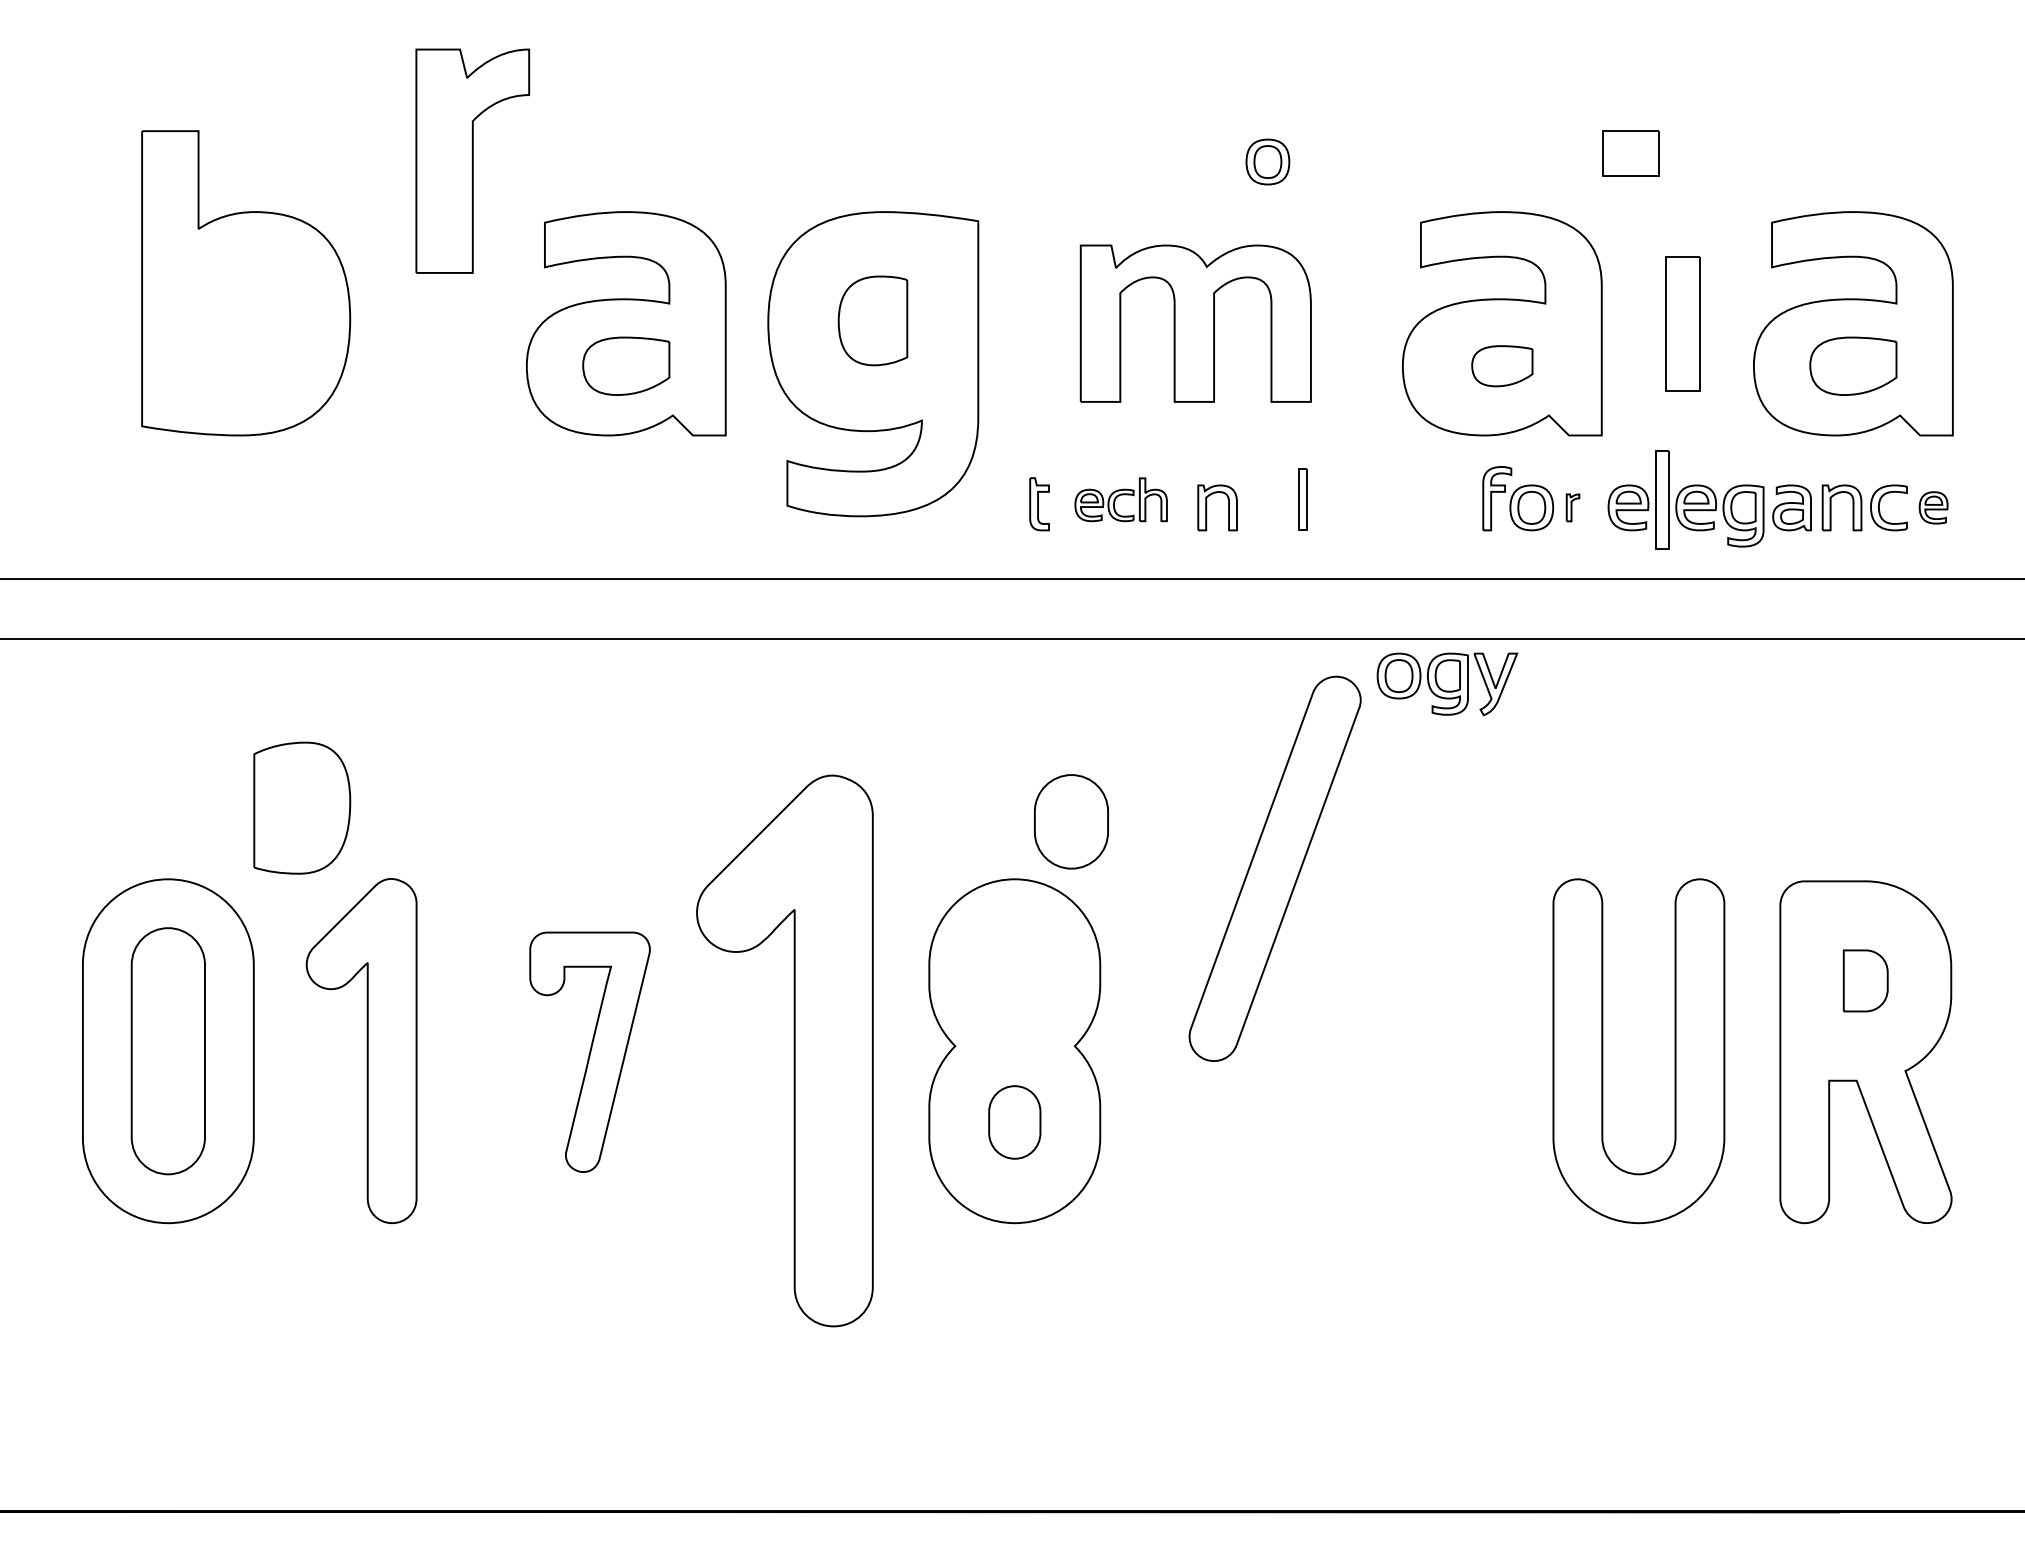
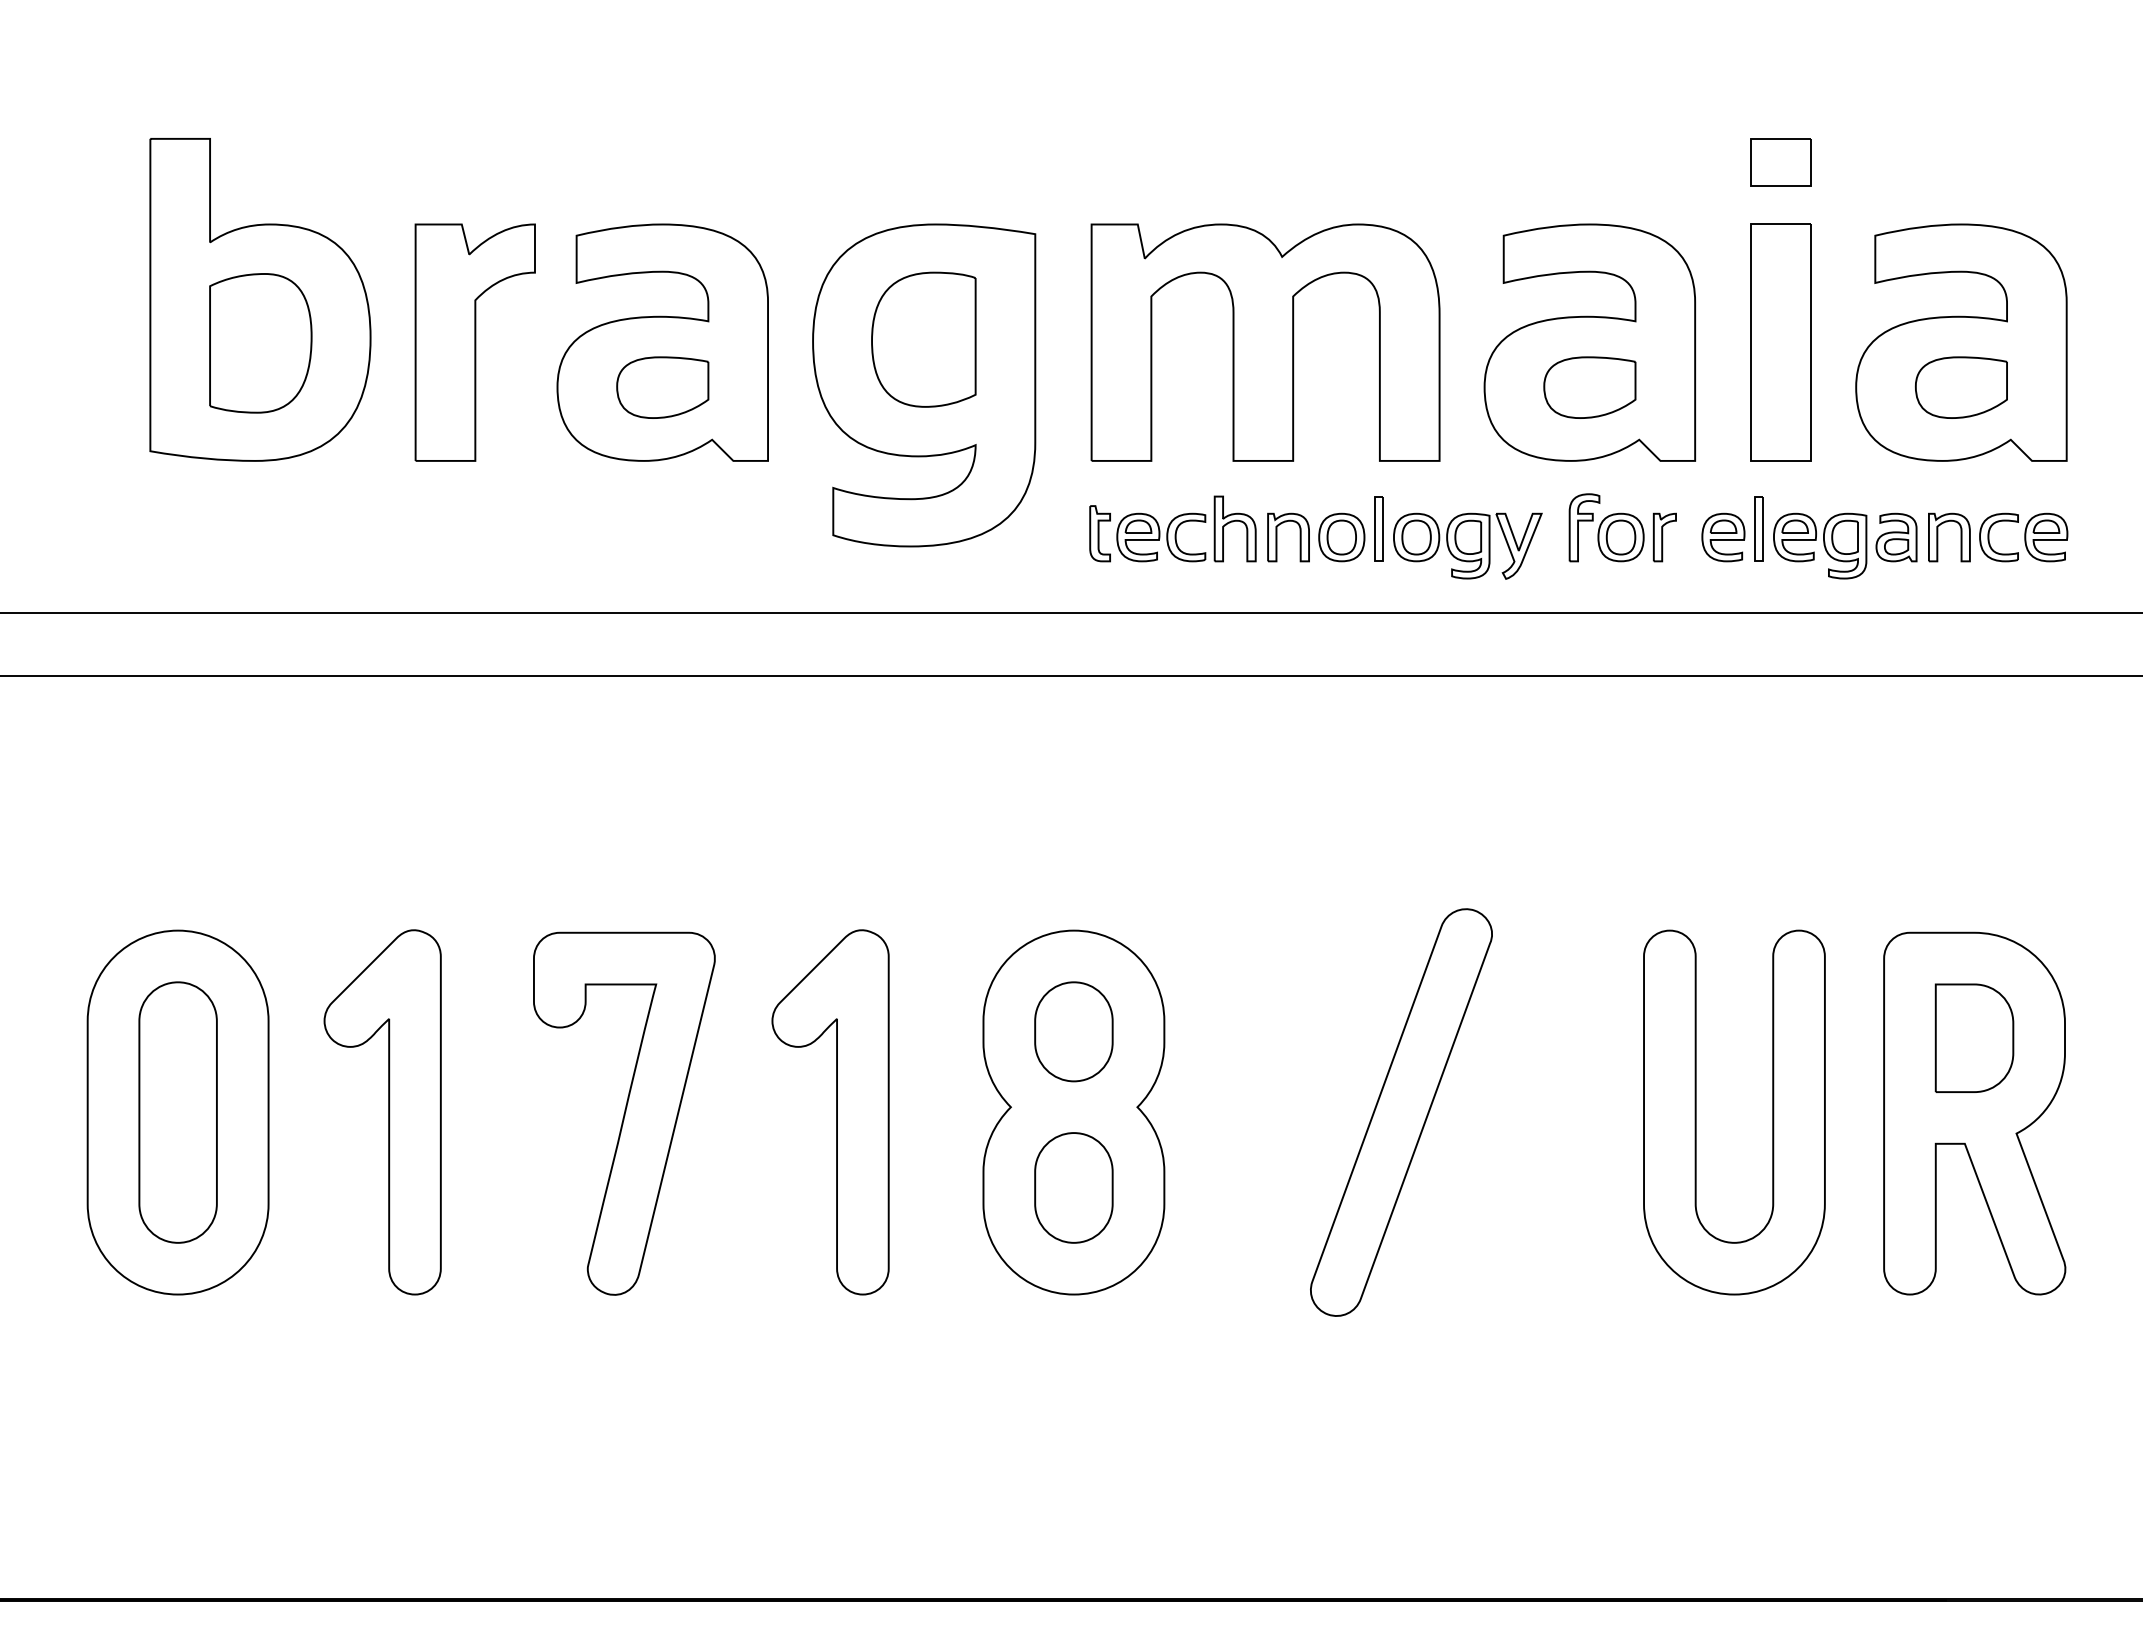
part: (1630, 153) -> (1780, 162), moved
part: (472, 161) -> (474, 342), moved
part: (1267, 162) -> (1341, 537), moved
part: (872, 320) -> (923, 339), size x1.43
part: (1195, 323) -> (1265, 342), size x1.43
part: (1682, 323) -> (1780, 342), size x1.67
part: (1501, 366) -> (1589, 387), size x1.43
part: (1121, 499) -> (1186, 528), size x1.43
part: (1661, 499) -> (1758, 528), size x0.62
part: (1572, 507) -> (1664, 537), size x1.67
part: (1933, 507) -> (2046, 537), size x1.43
part: (1447, 683) -> (1467, 545), moved
part: (301, 808) -> (260, 343), moved
part: (1071, 821) -> (1073, 1031), moved
part: (1275, 868) -> (1401, 1112), moved
part: (1865, 980) -> (1974, 1037), size x1.67
part: (784, 1051) -> (830, 1112), size x0.62
part: (590, 1052) -> (624, 1113), size x1.43
part: (1014, 1122) -> (1073, 1187), size x1.43

